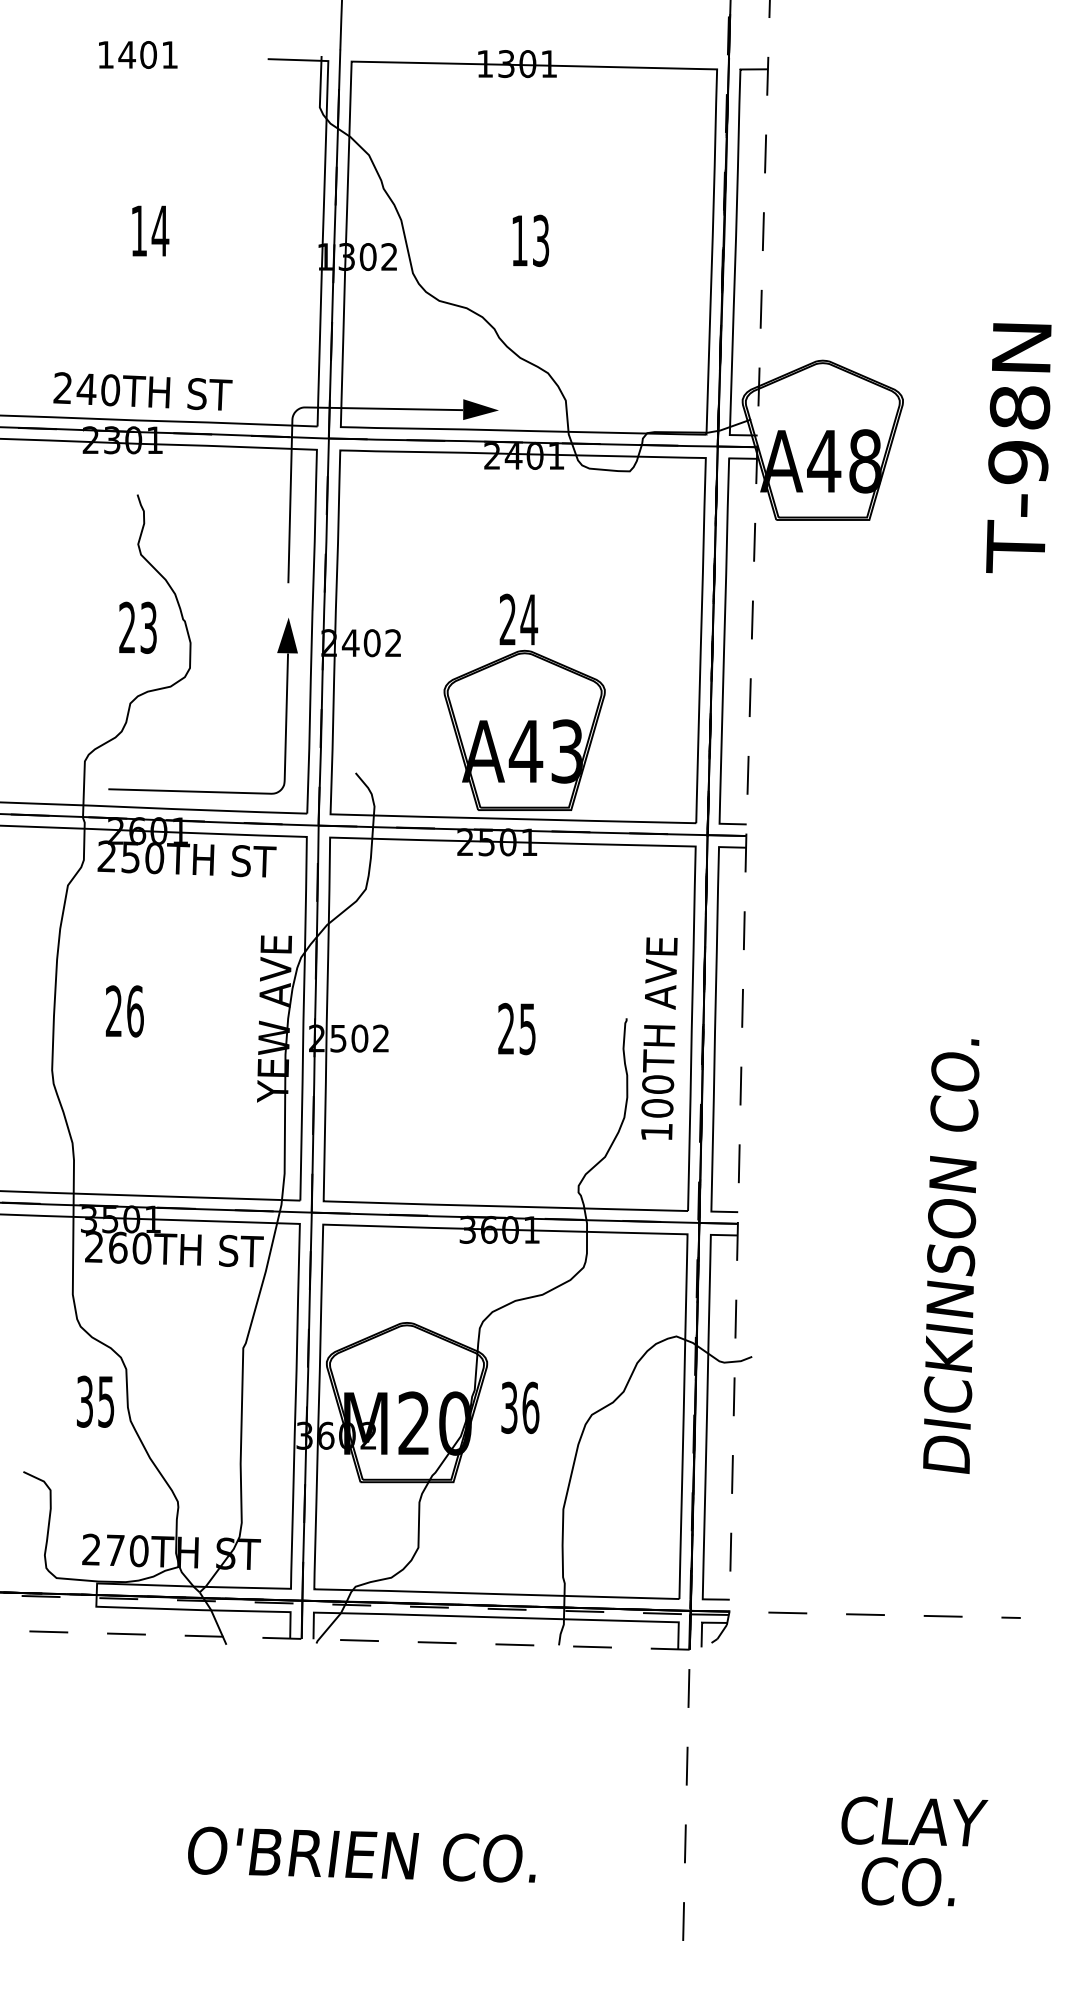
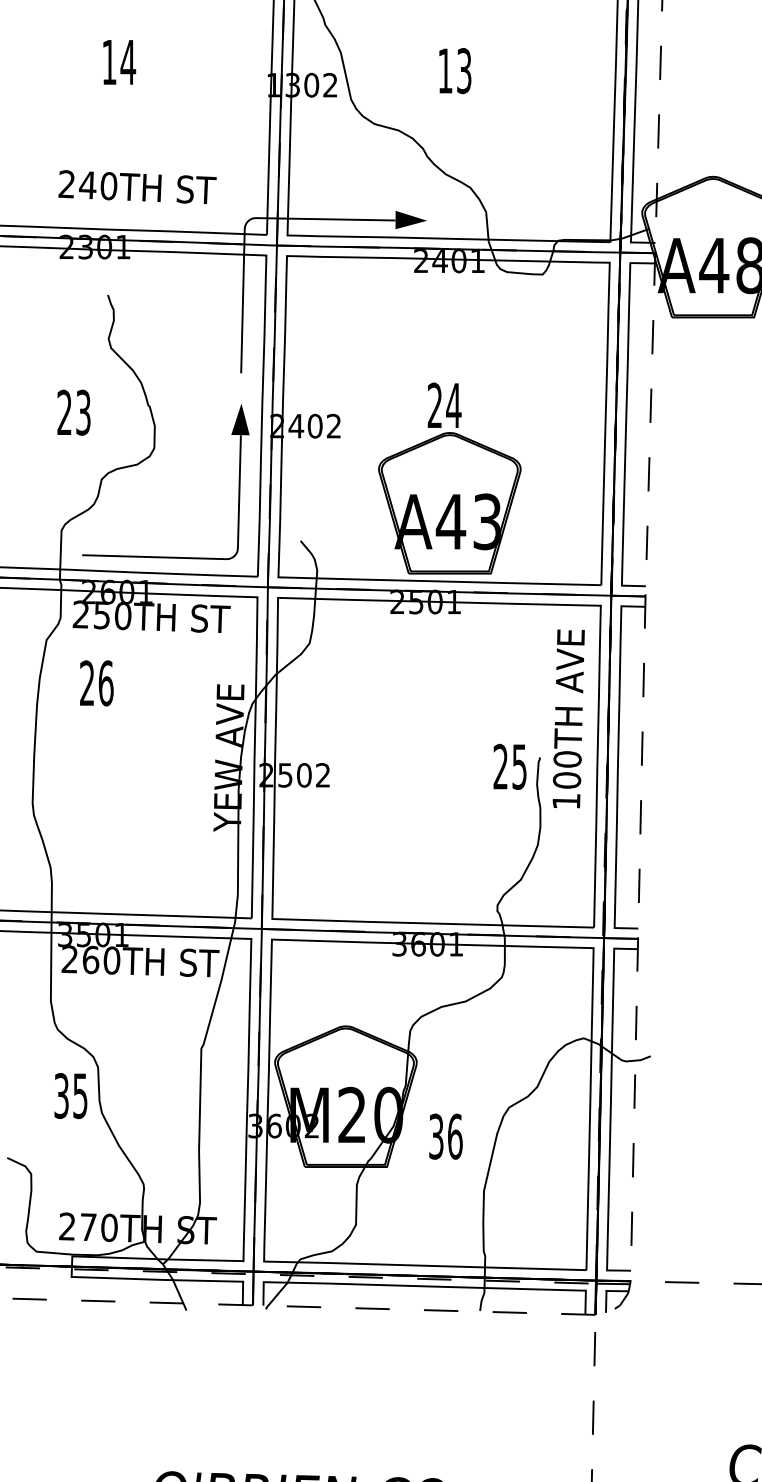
text: (142, 391) -> (137, 187), moved
text: (137, 627) -> (73, 412), moved
text: (124, 1011) -> (96, 683), moved
text: (516, 1029) -> (509, 767), moved
text: (659, 1038) -> (568, 718), moved
text: (520, 1407) -> (446, 1136), moved

